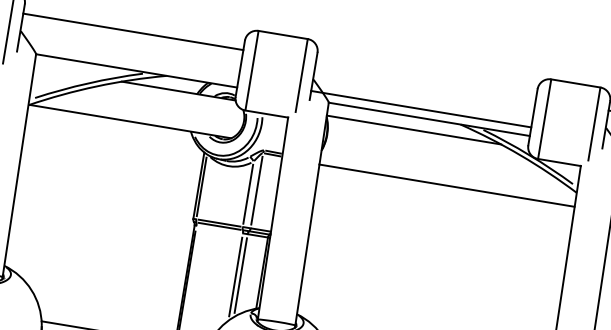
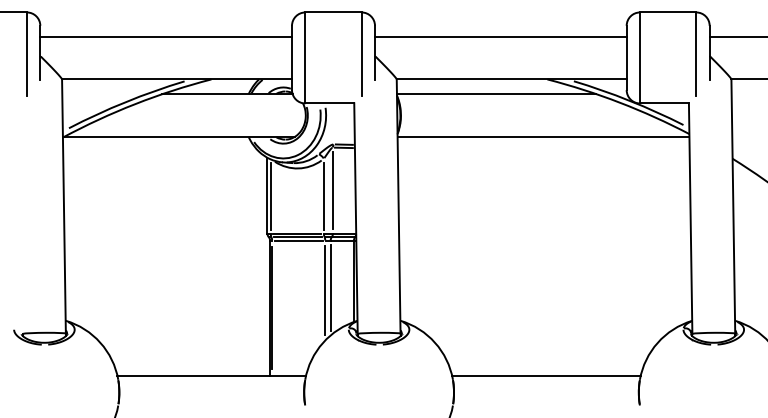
line: (420, 109) -> (500, 36), moved
line: (446, 185) -> (543, 136), moved
line: (219, 229) -> (298, 240), added

